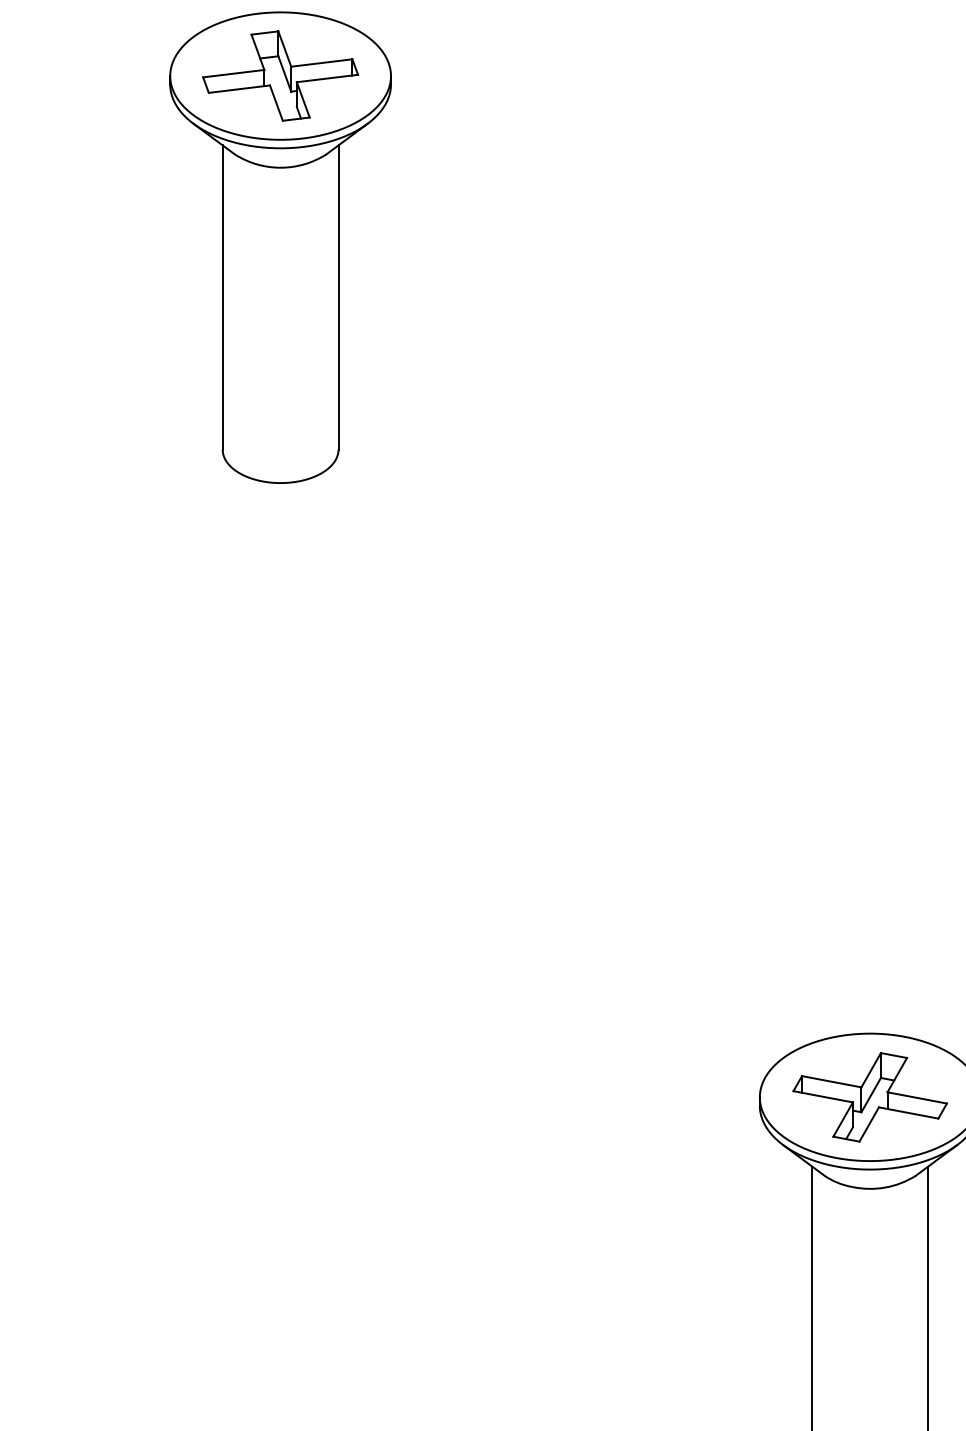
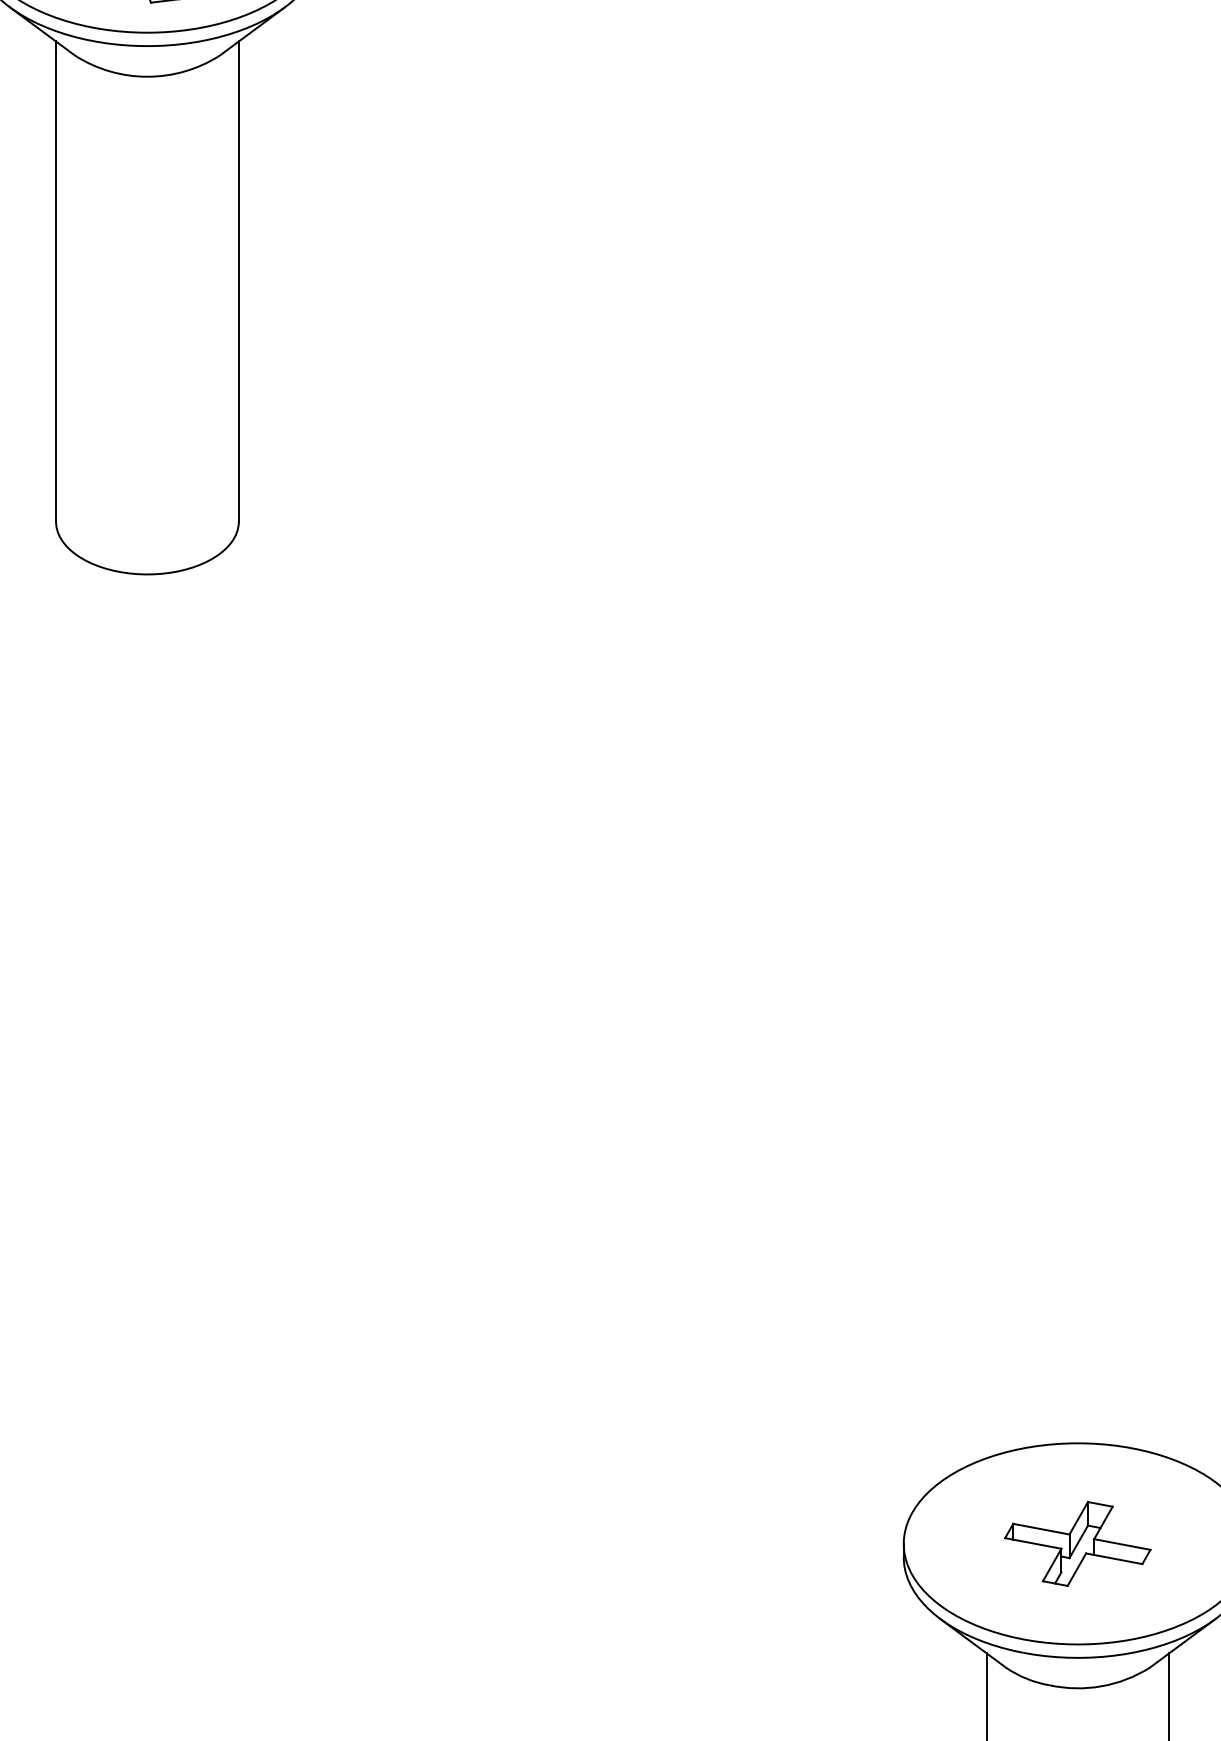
part: (869, 1097) -> (1076, 1544), size x0.6

